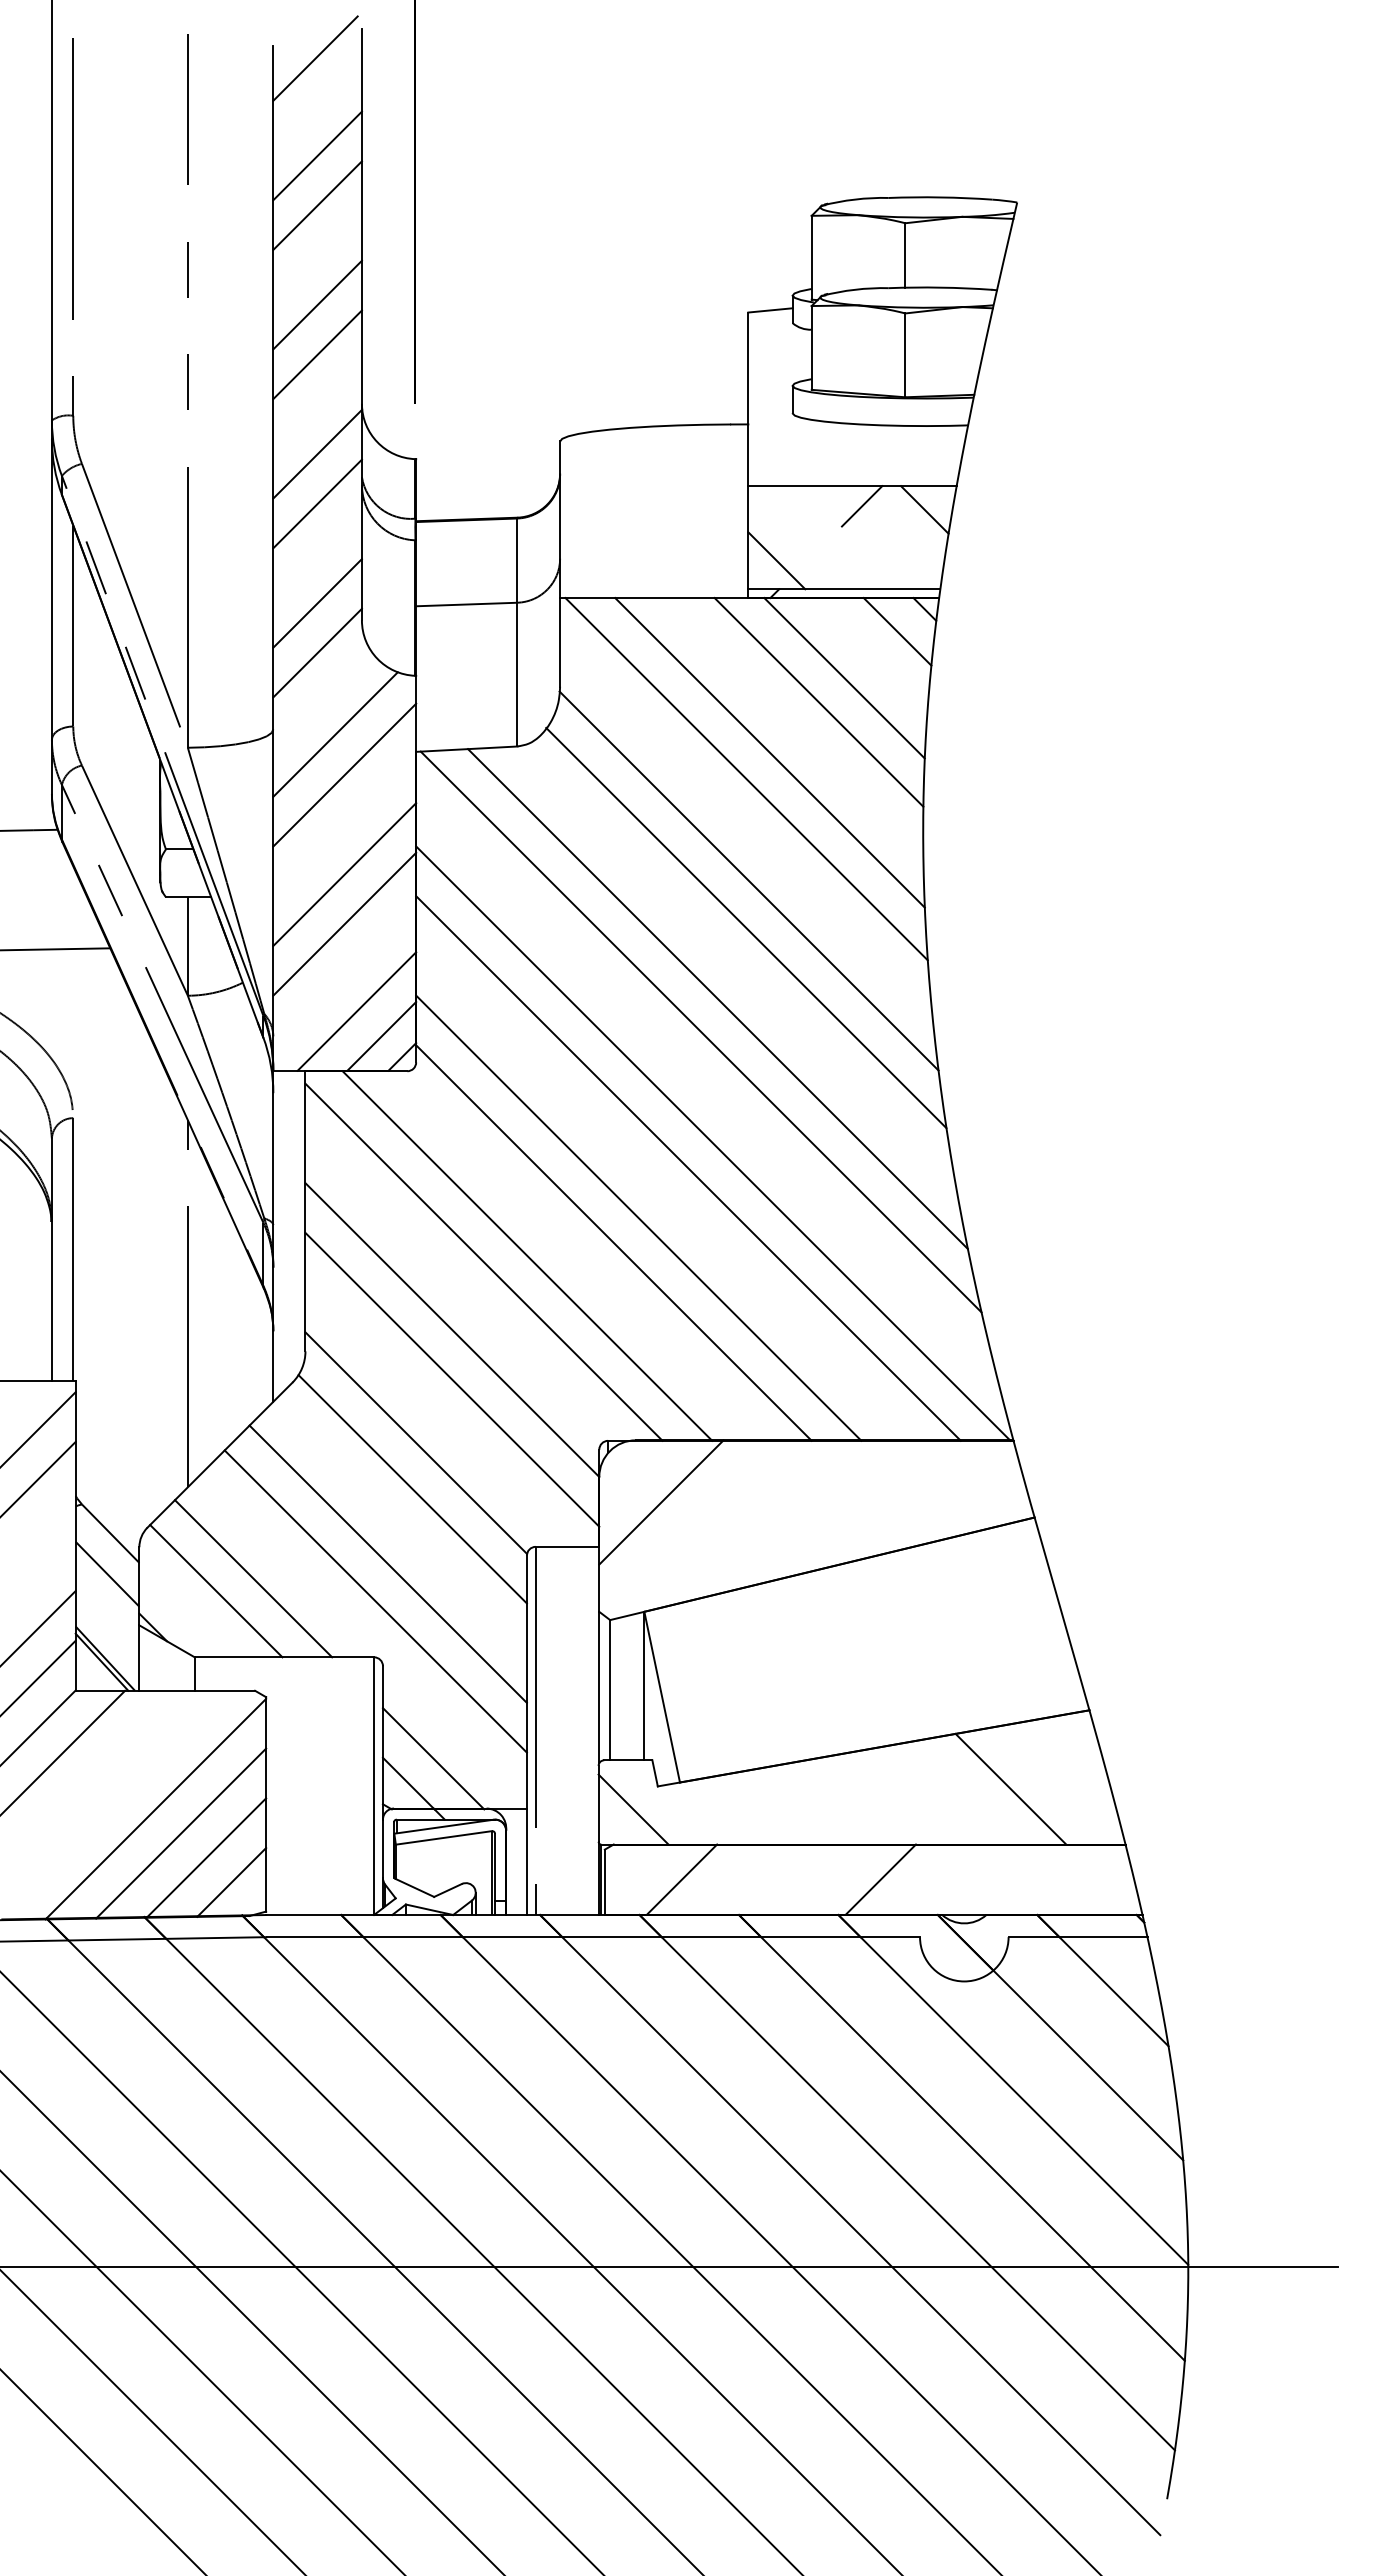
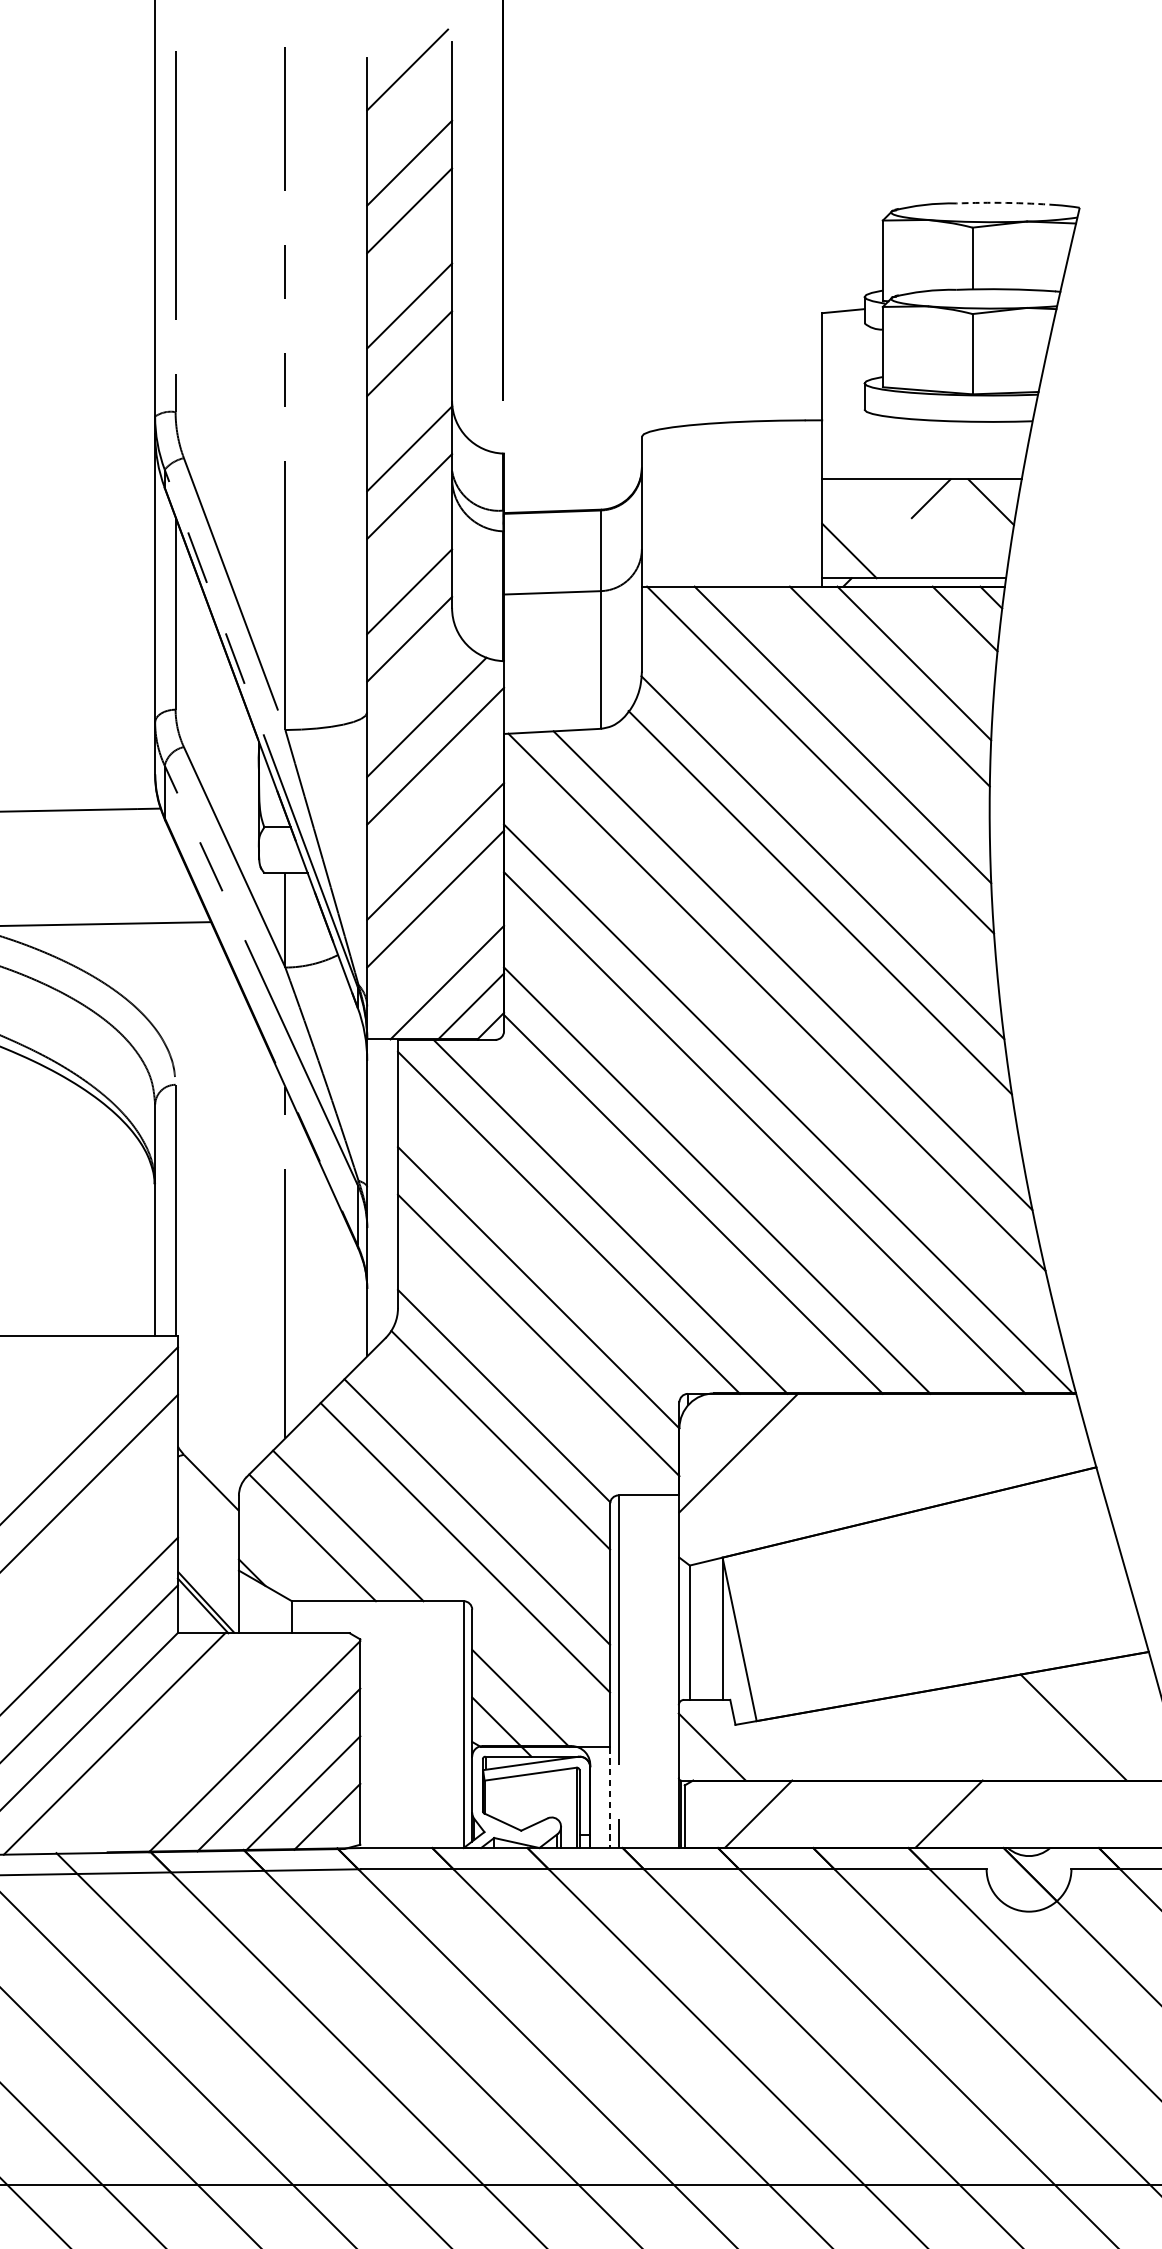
arc: (940, 197) -> (1006, 203), solid -> dashed
line: (107, 1573) -> (208, 1520), removed
line: (526, 1862) -> (609, 1797), solid -> dashed

